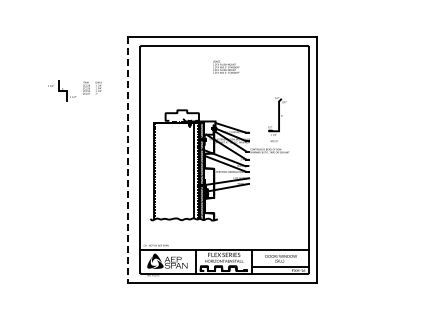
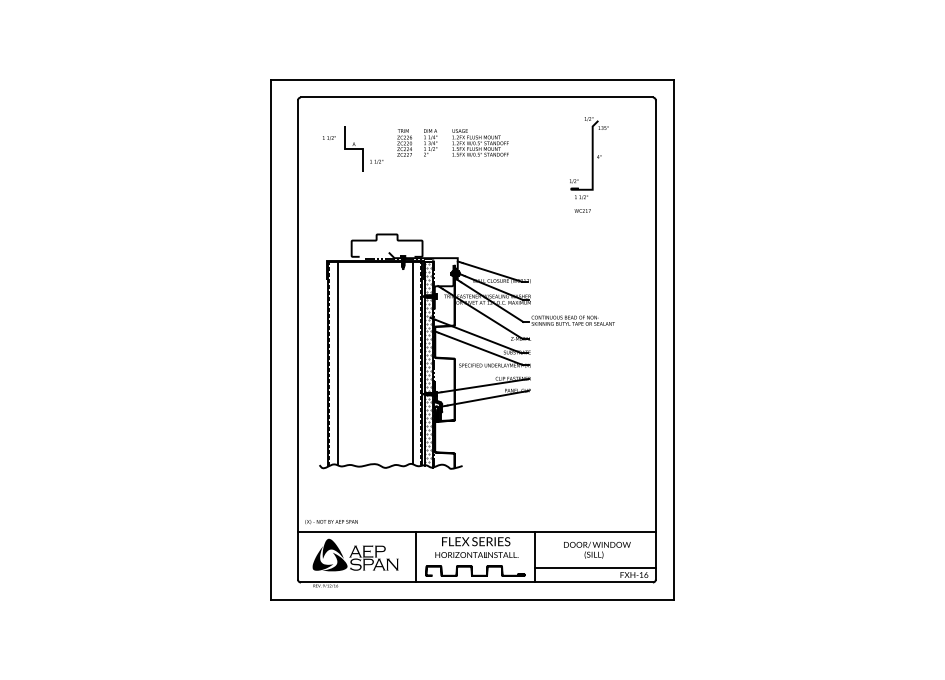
part: (74, 90) -> (379, 147), moved
part: (277, 119) -> (589, 164), moved
line: (127, 159) -> (270, 338), dashed -> solid
line: (159, 170) -> (338, 362), added

